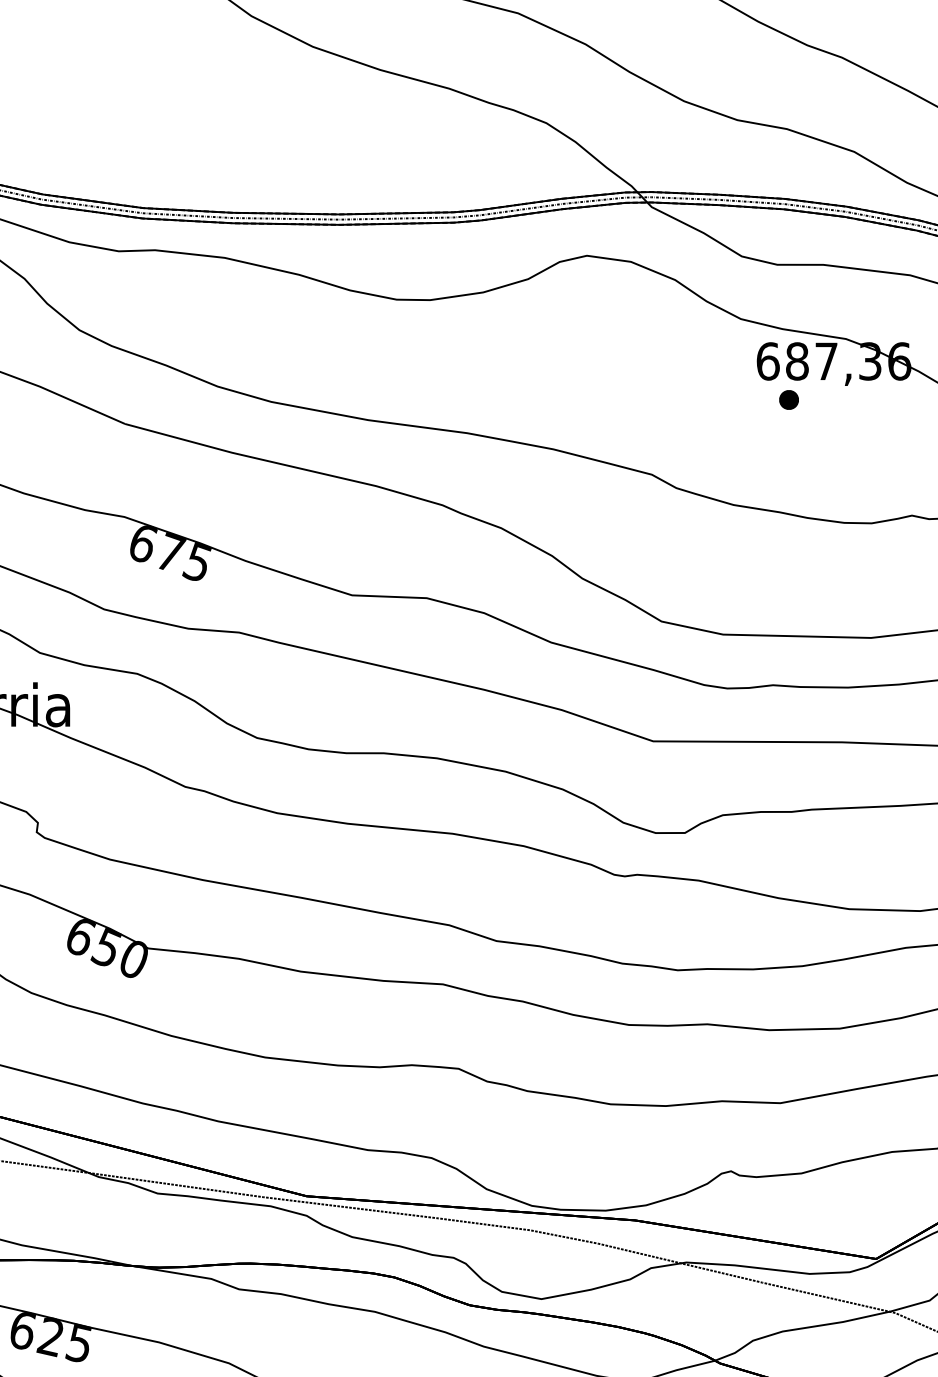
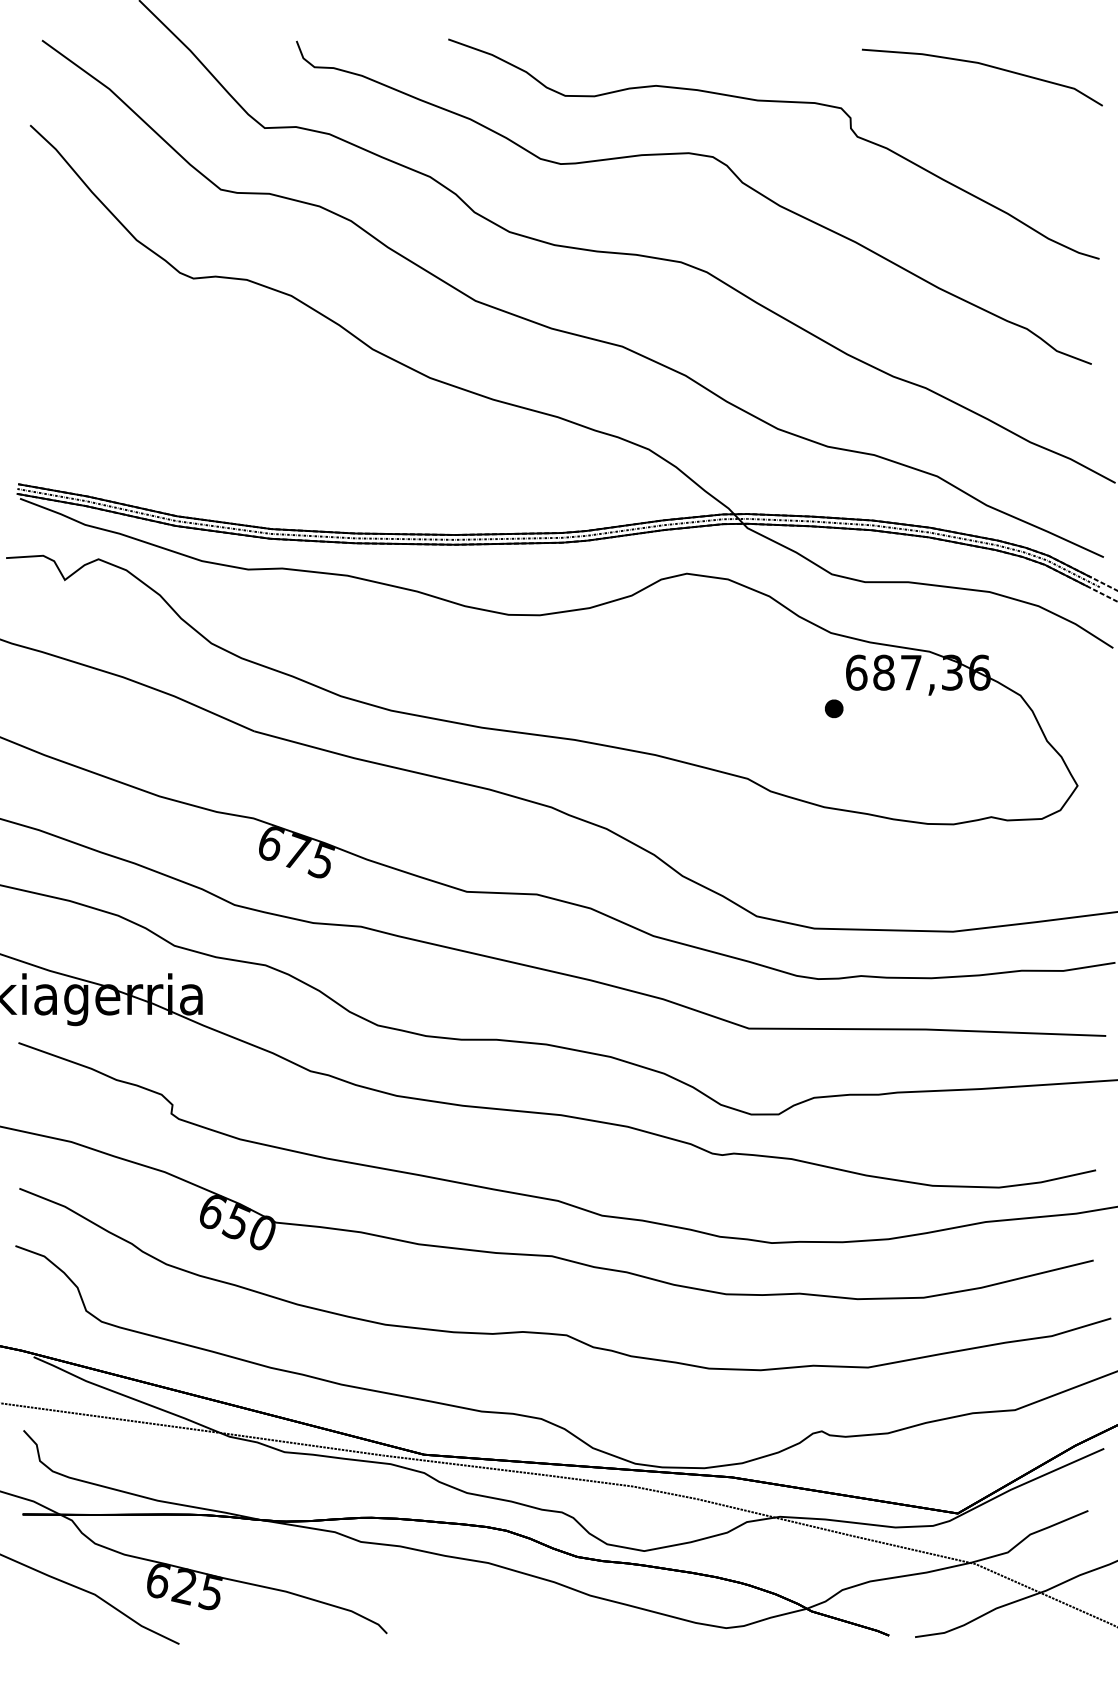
part: (789, 399) -> (834, 708), moved

